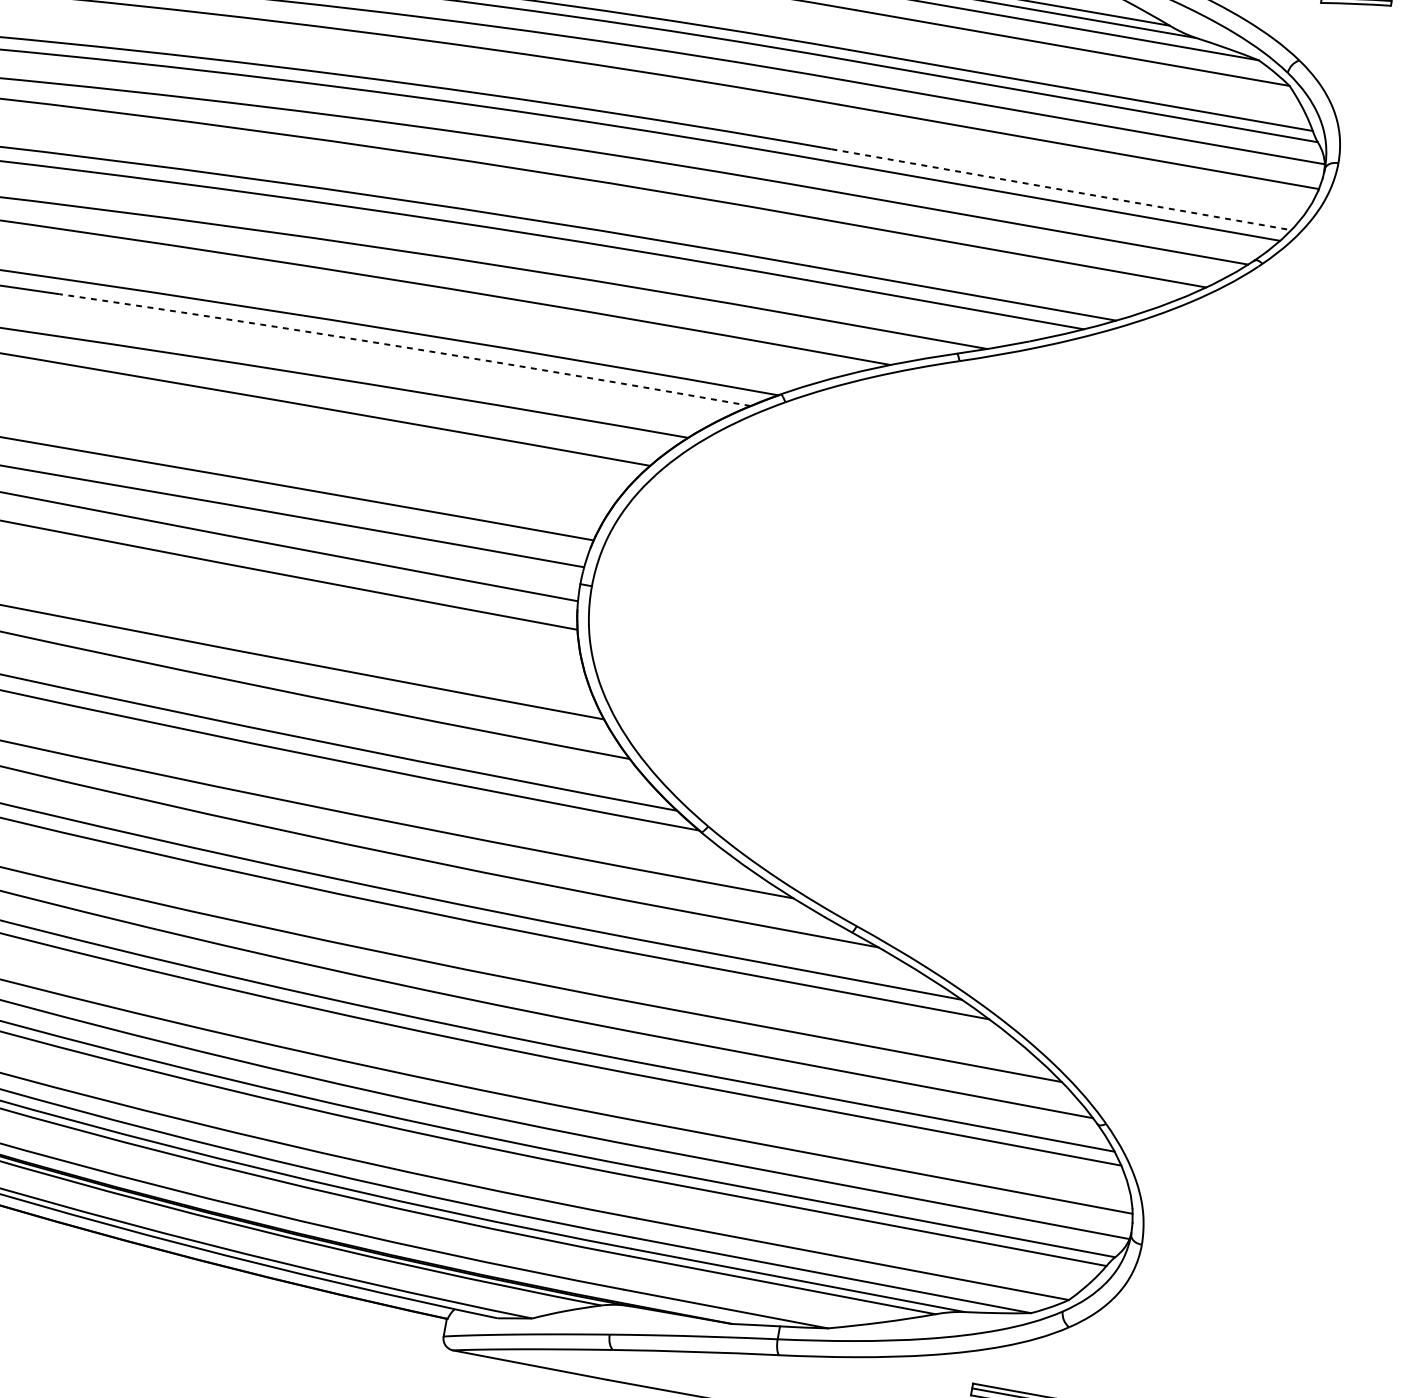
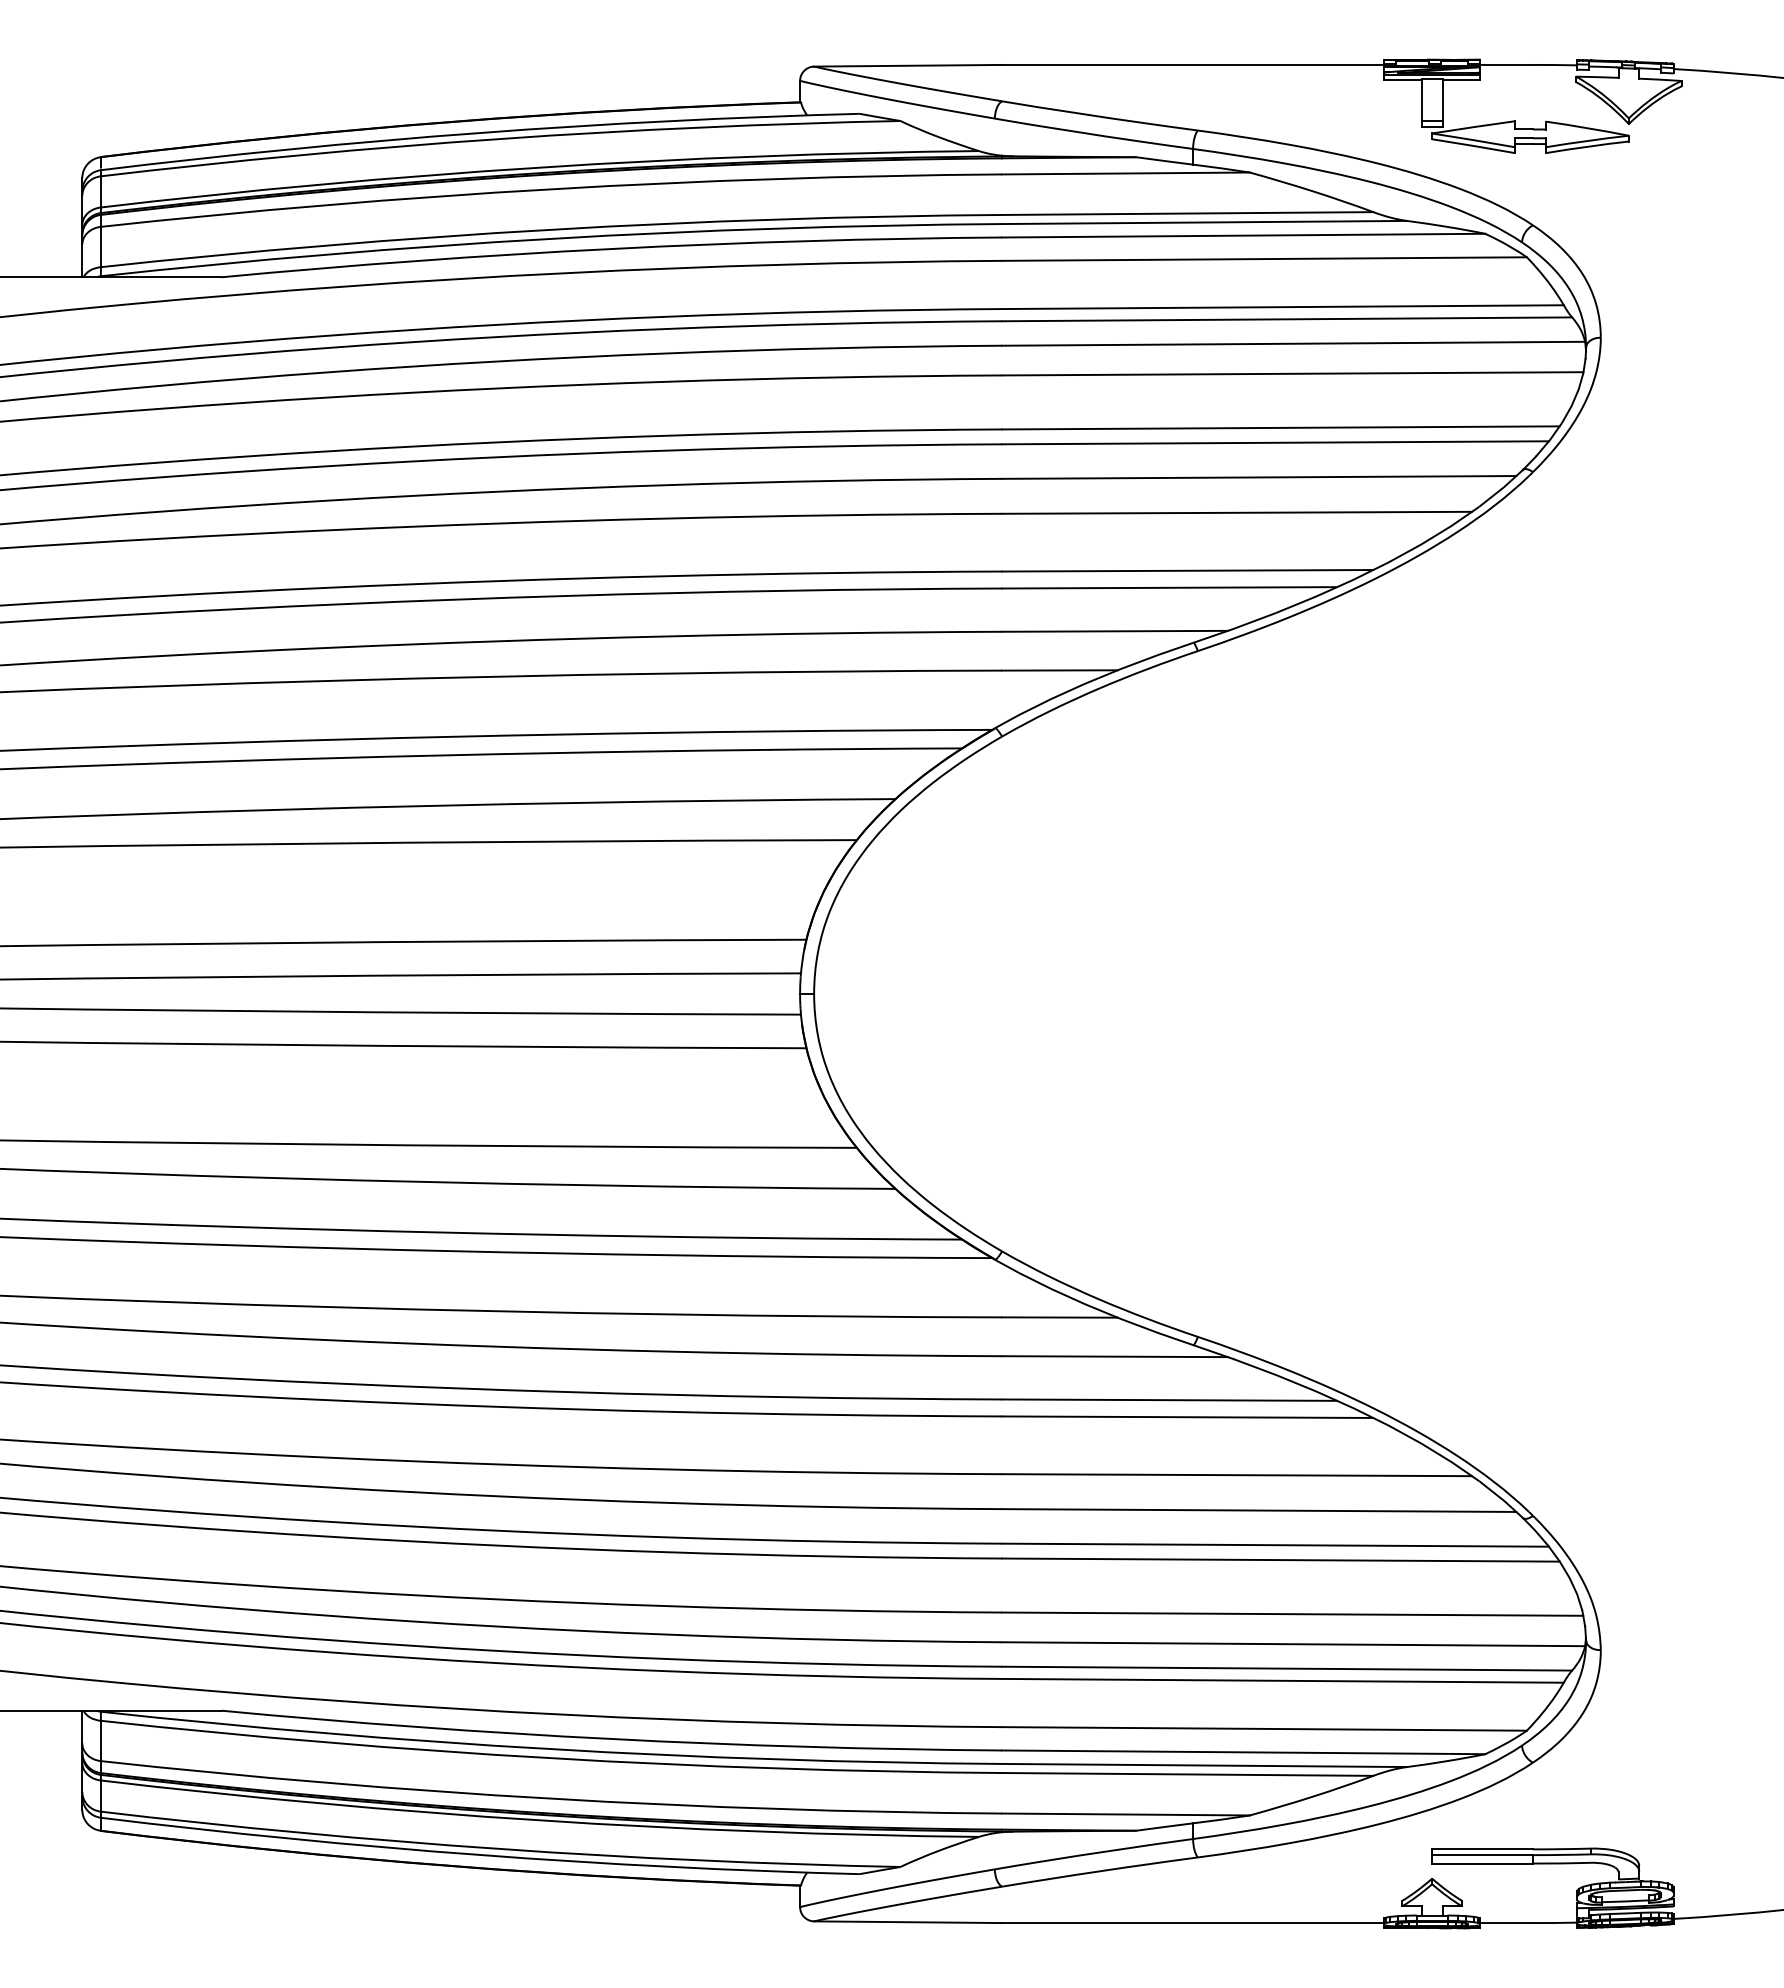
line: (1061, 189) -> (1280, 427), dashed -> solid
arc: (404, 347) -> (543, 753), dashed -> solid

